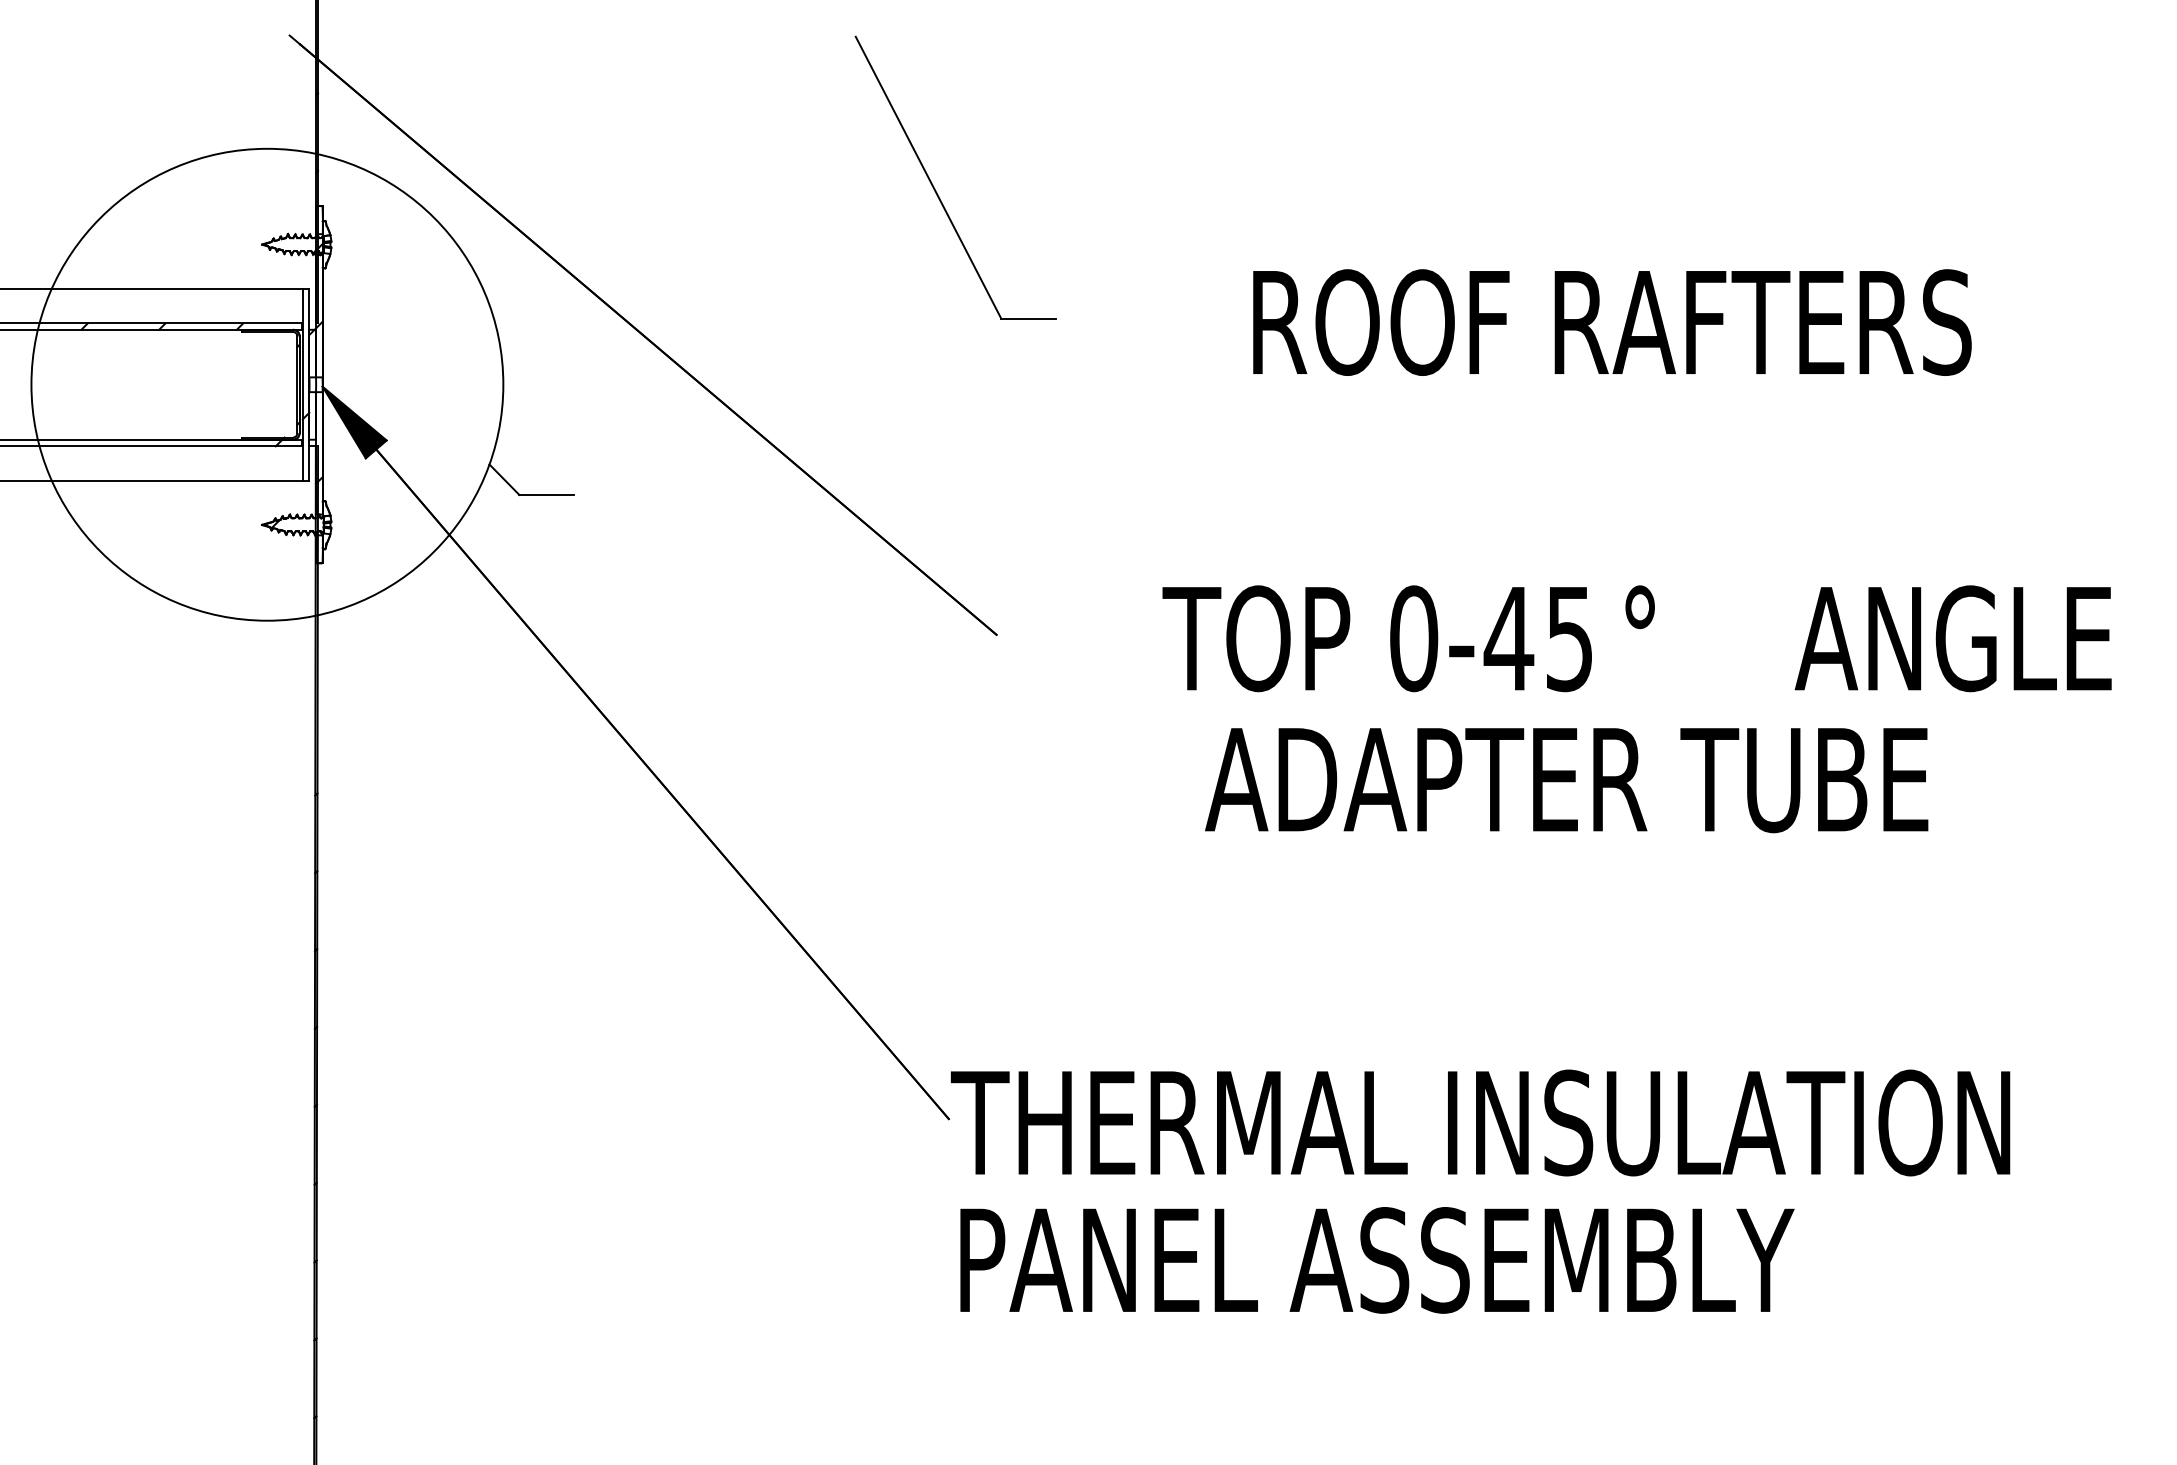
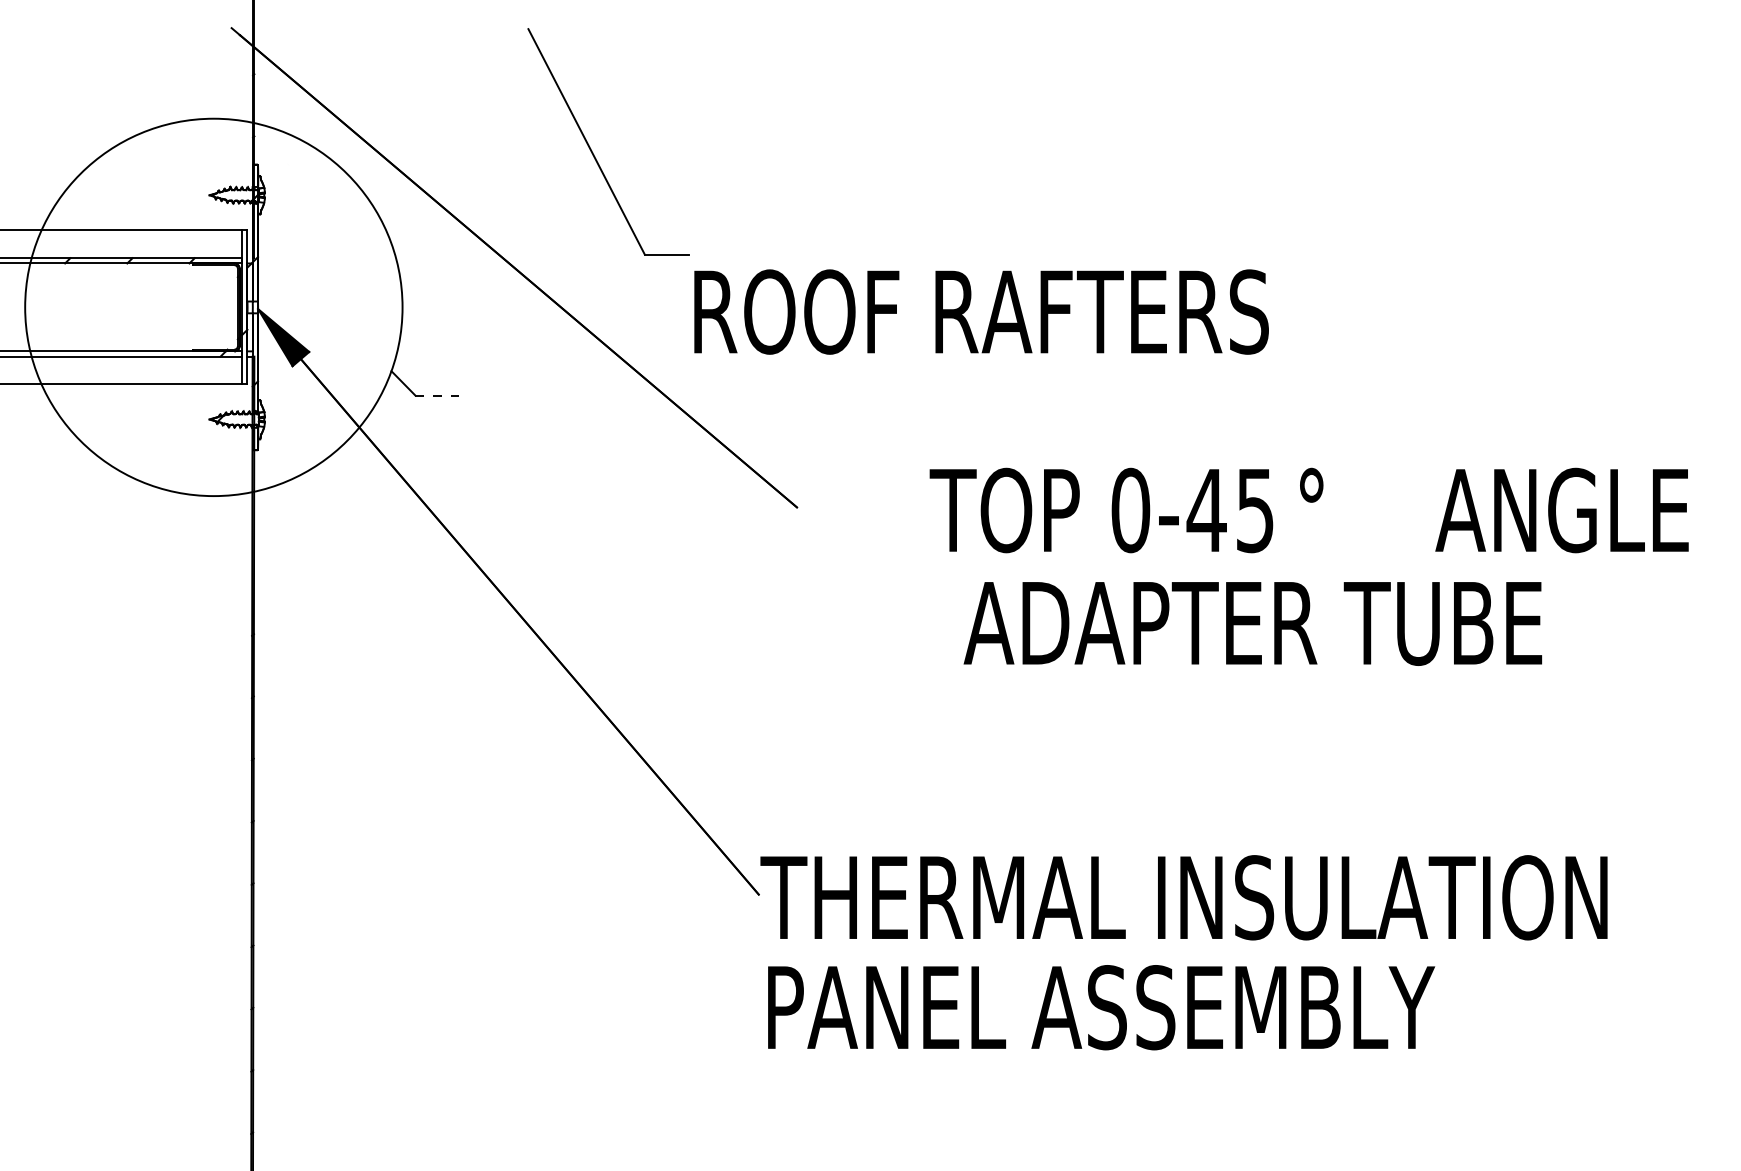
part: (935, 188) -> (592, 150), moved
text: (1612, 322) -> (981, 312), moved
line: (547, 494) -> (437, 395), solid -> dashed

